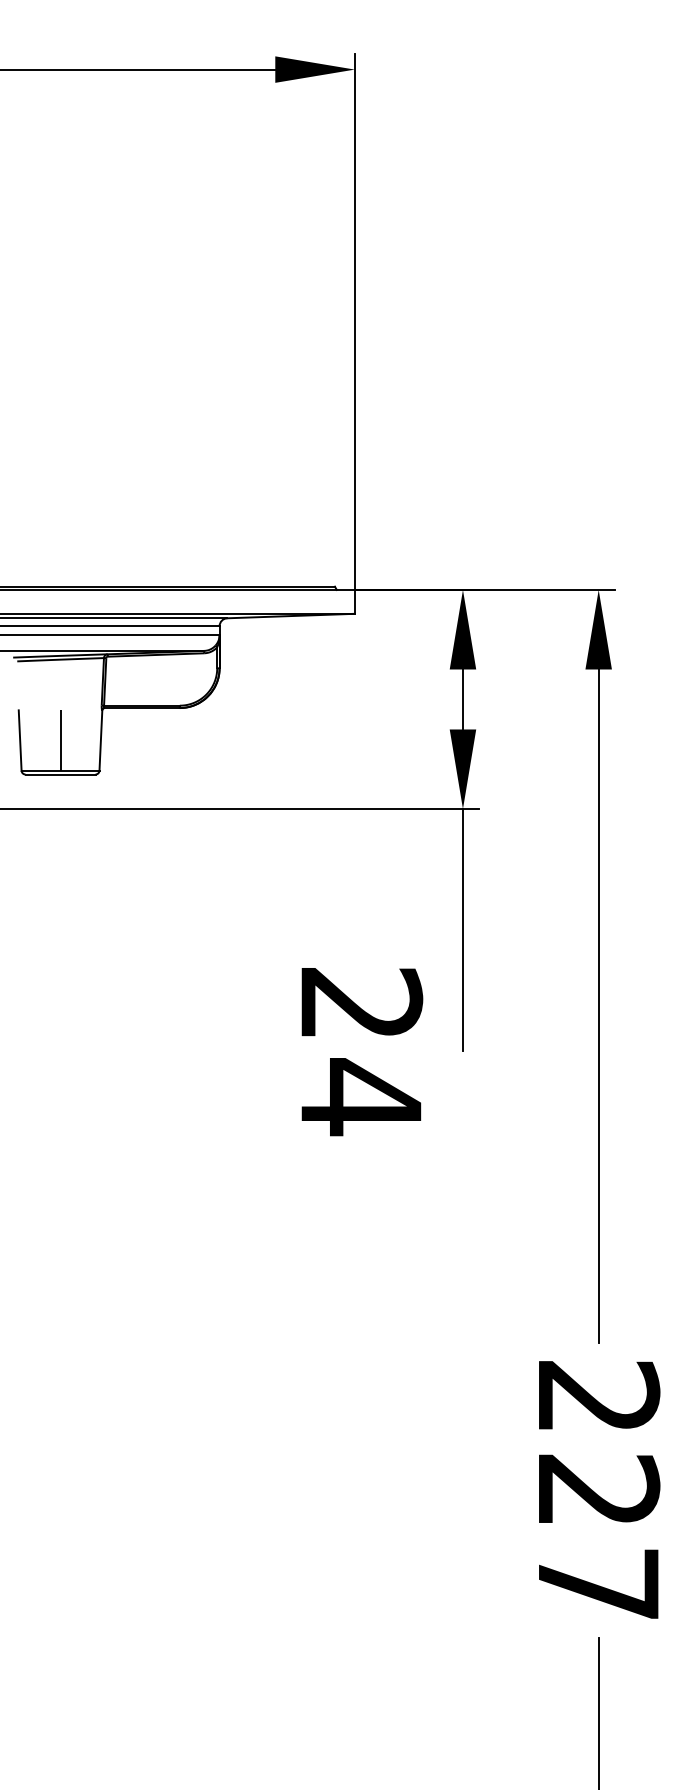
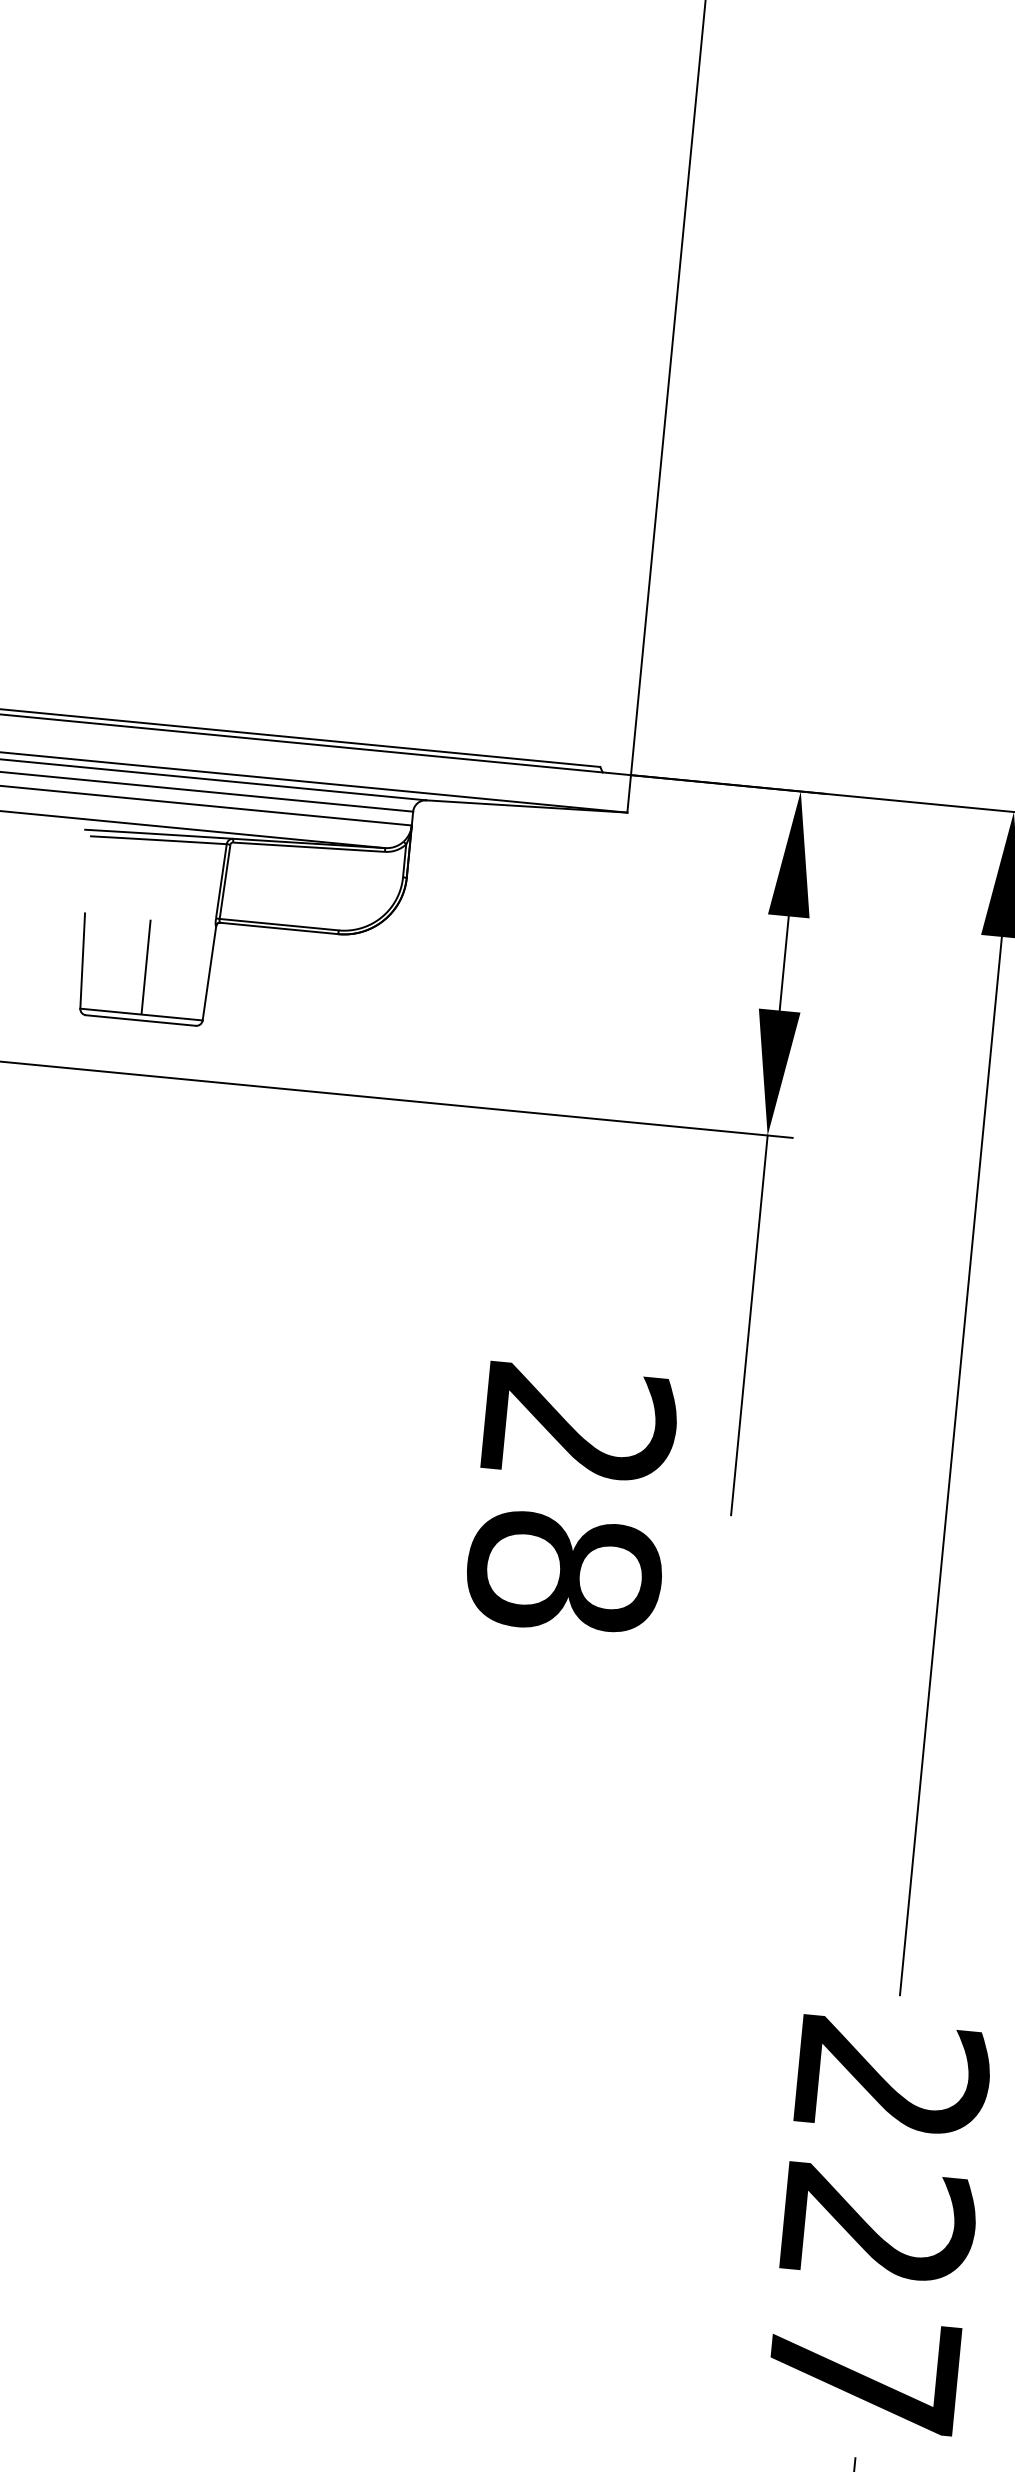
text: (361, 1097) -> (564, 1573), 24 -> 28

